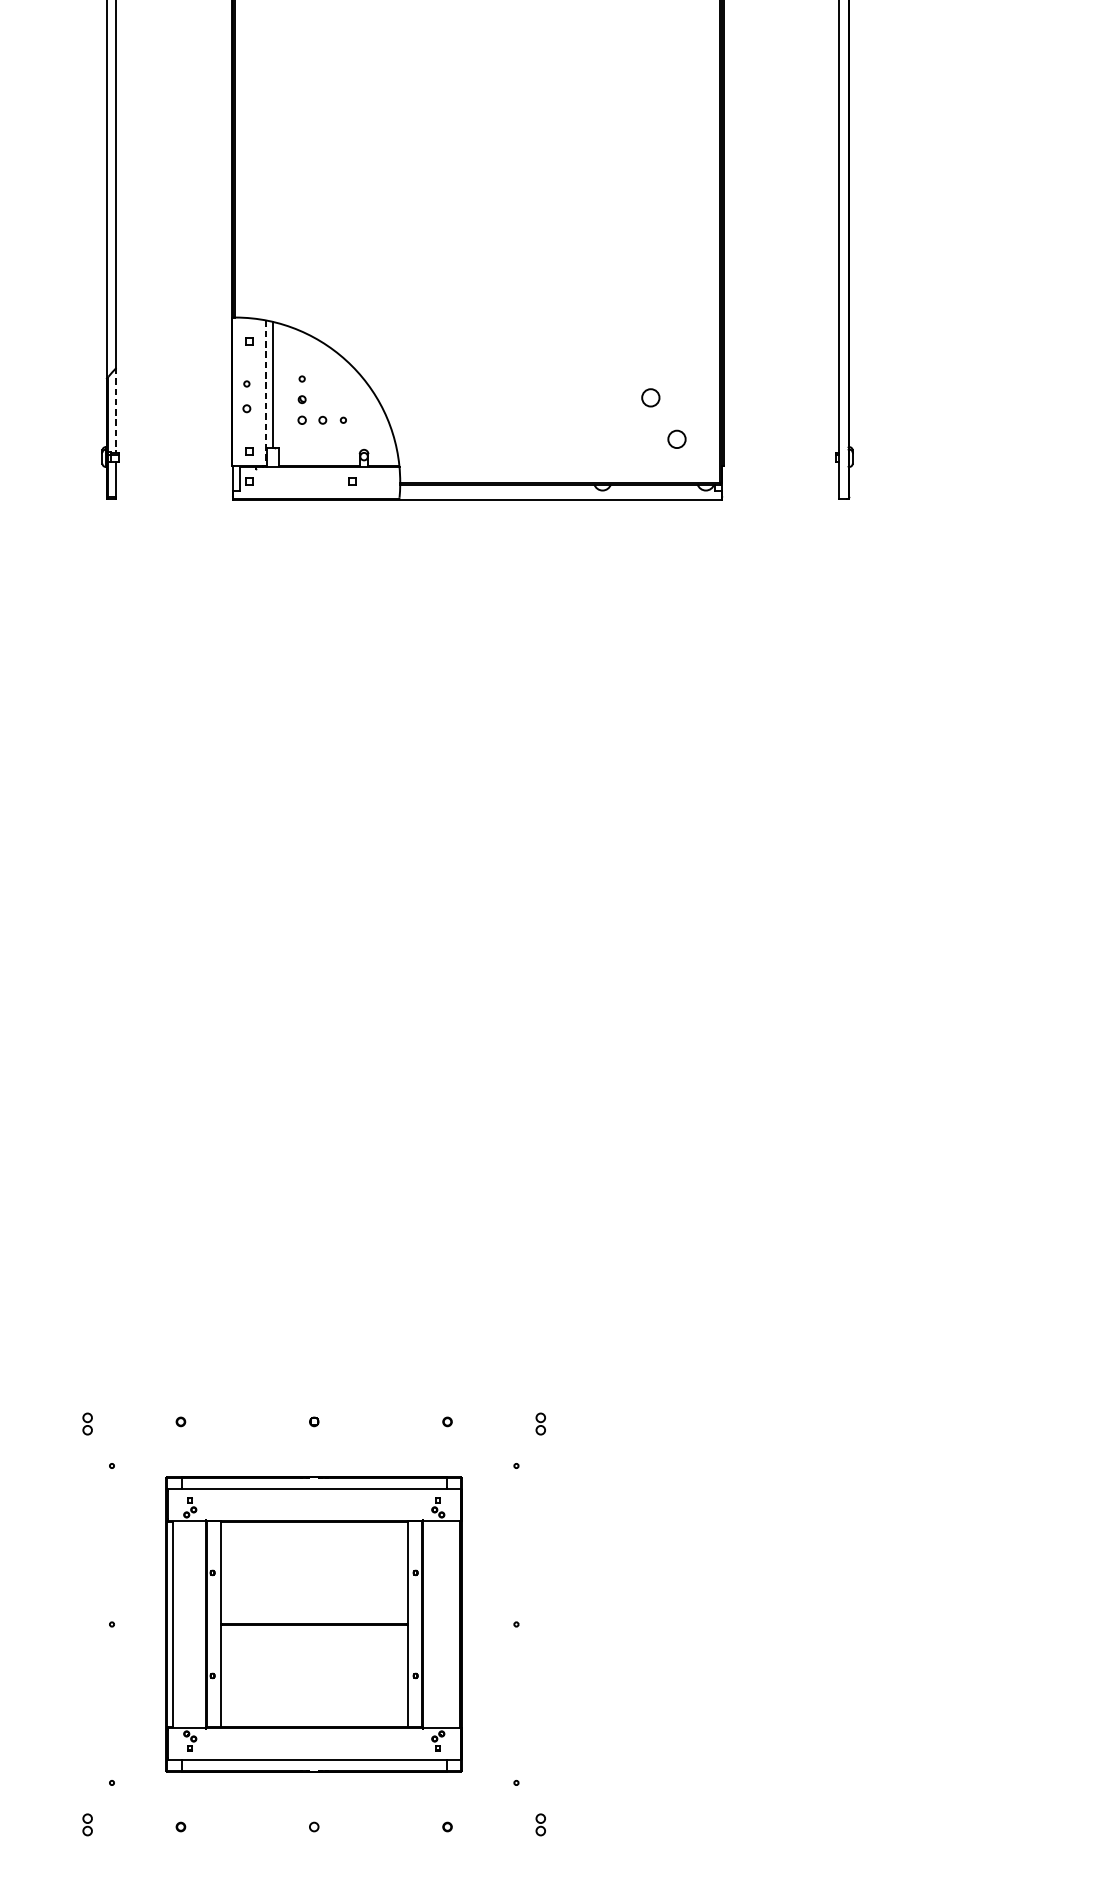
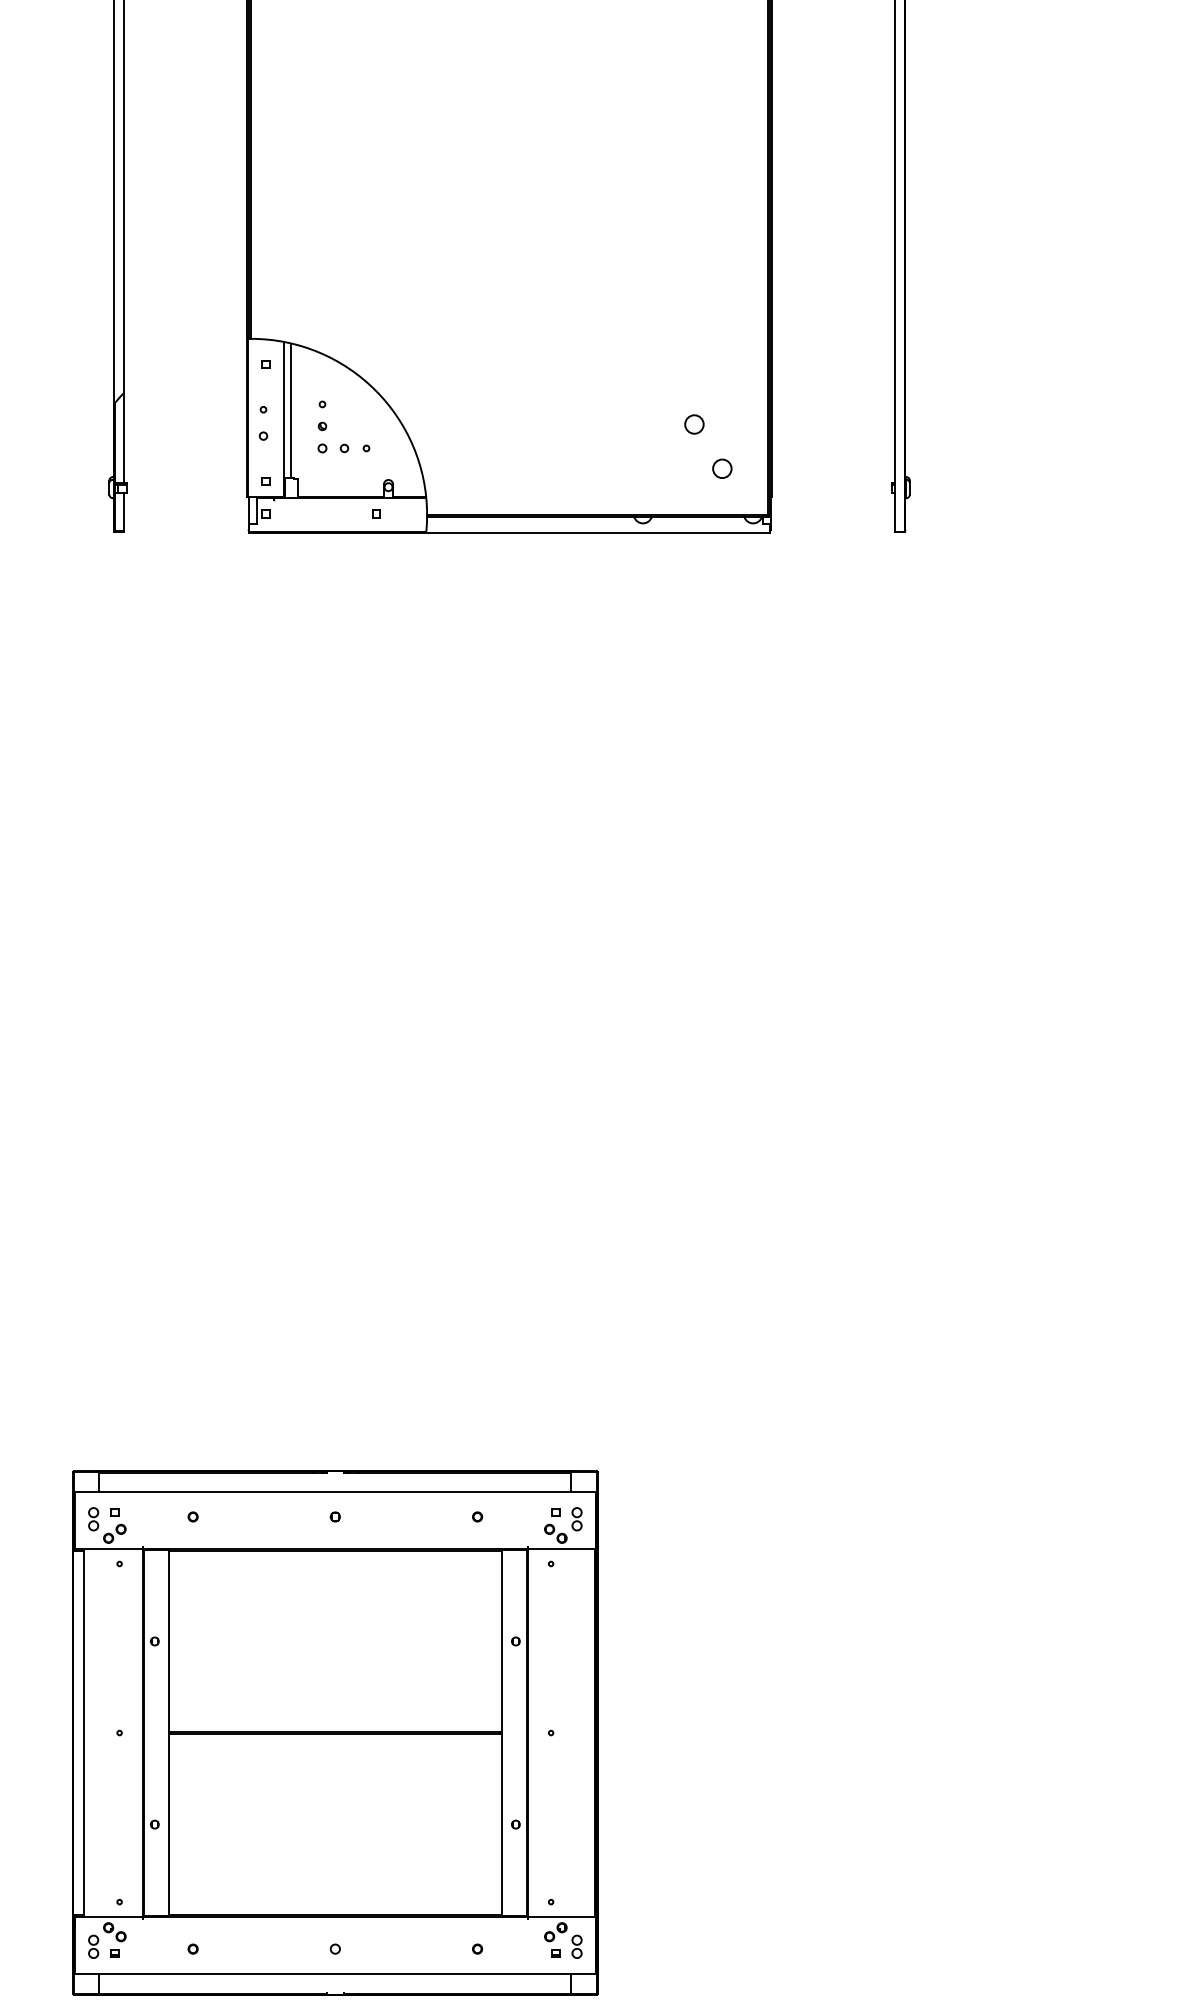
line: (265, 393) -> (283, 419), dashed -> solid
line: (116, 410) -> (124, 438), dashed -> solid
part: (314, 1623) -> (335, 1732), size x1.67

